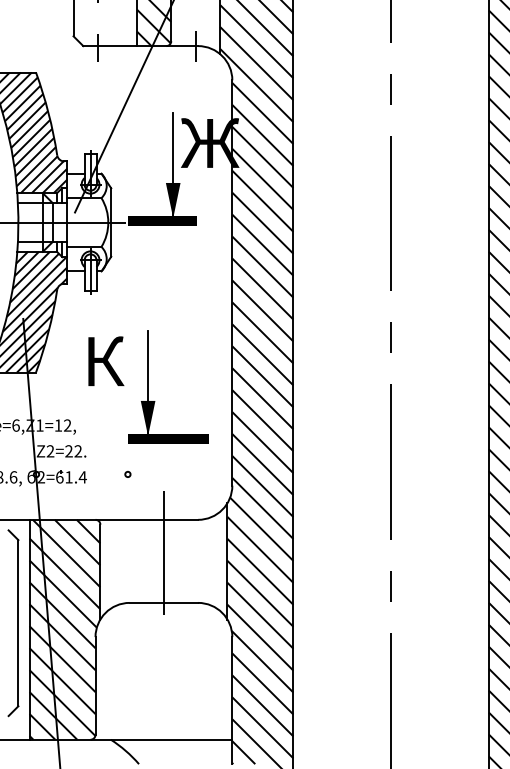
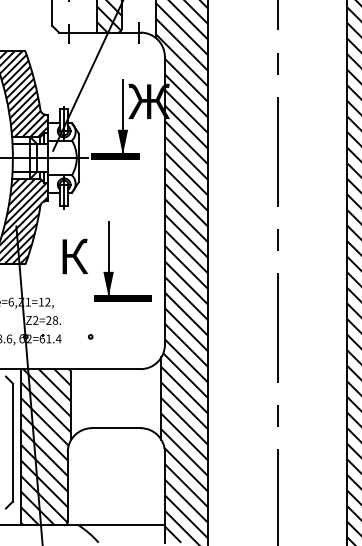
part: (155, 401) -> (113, 272), moved
text: (78, 451) -> (55, 320), Z2=22. -> Z2=28.
line: (163, 553) -> (115, 393), removed

